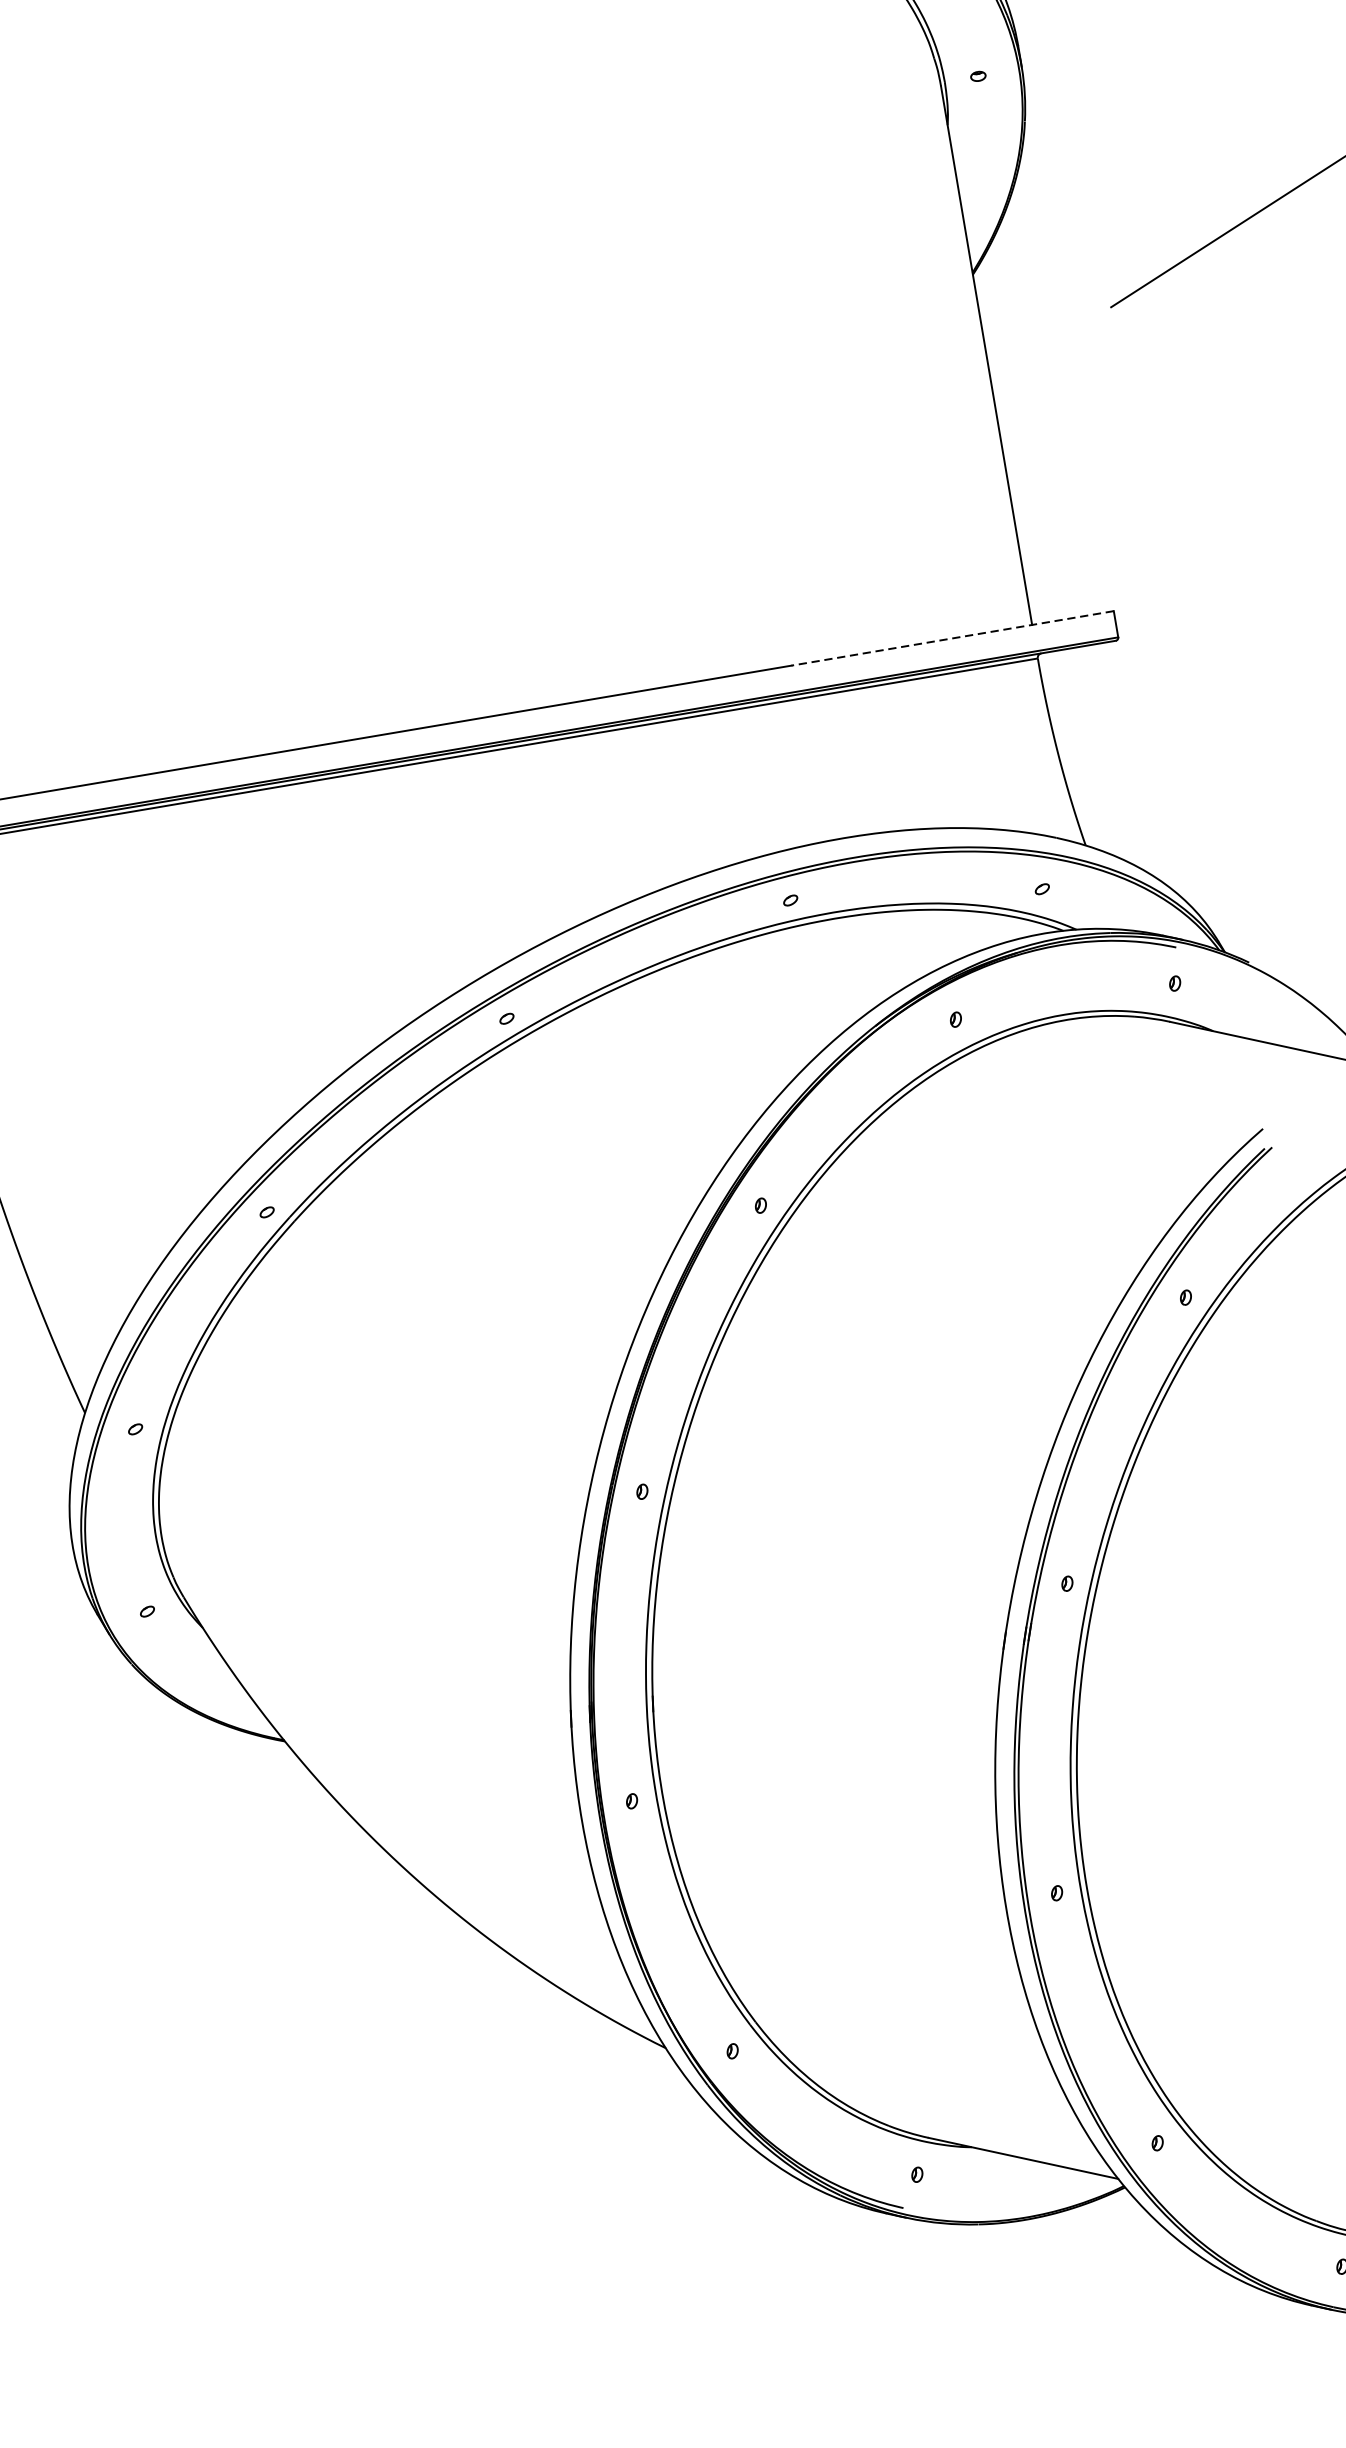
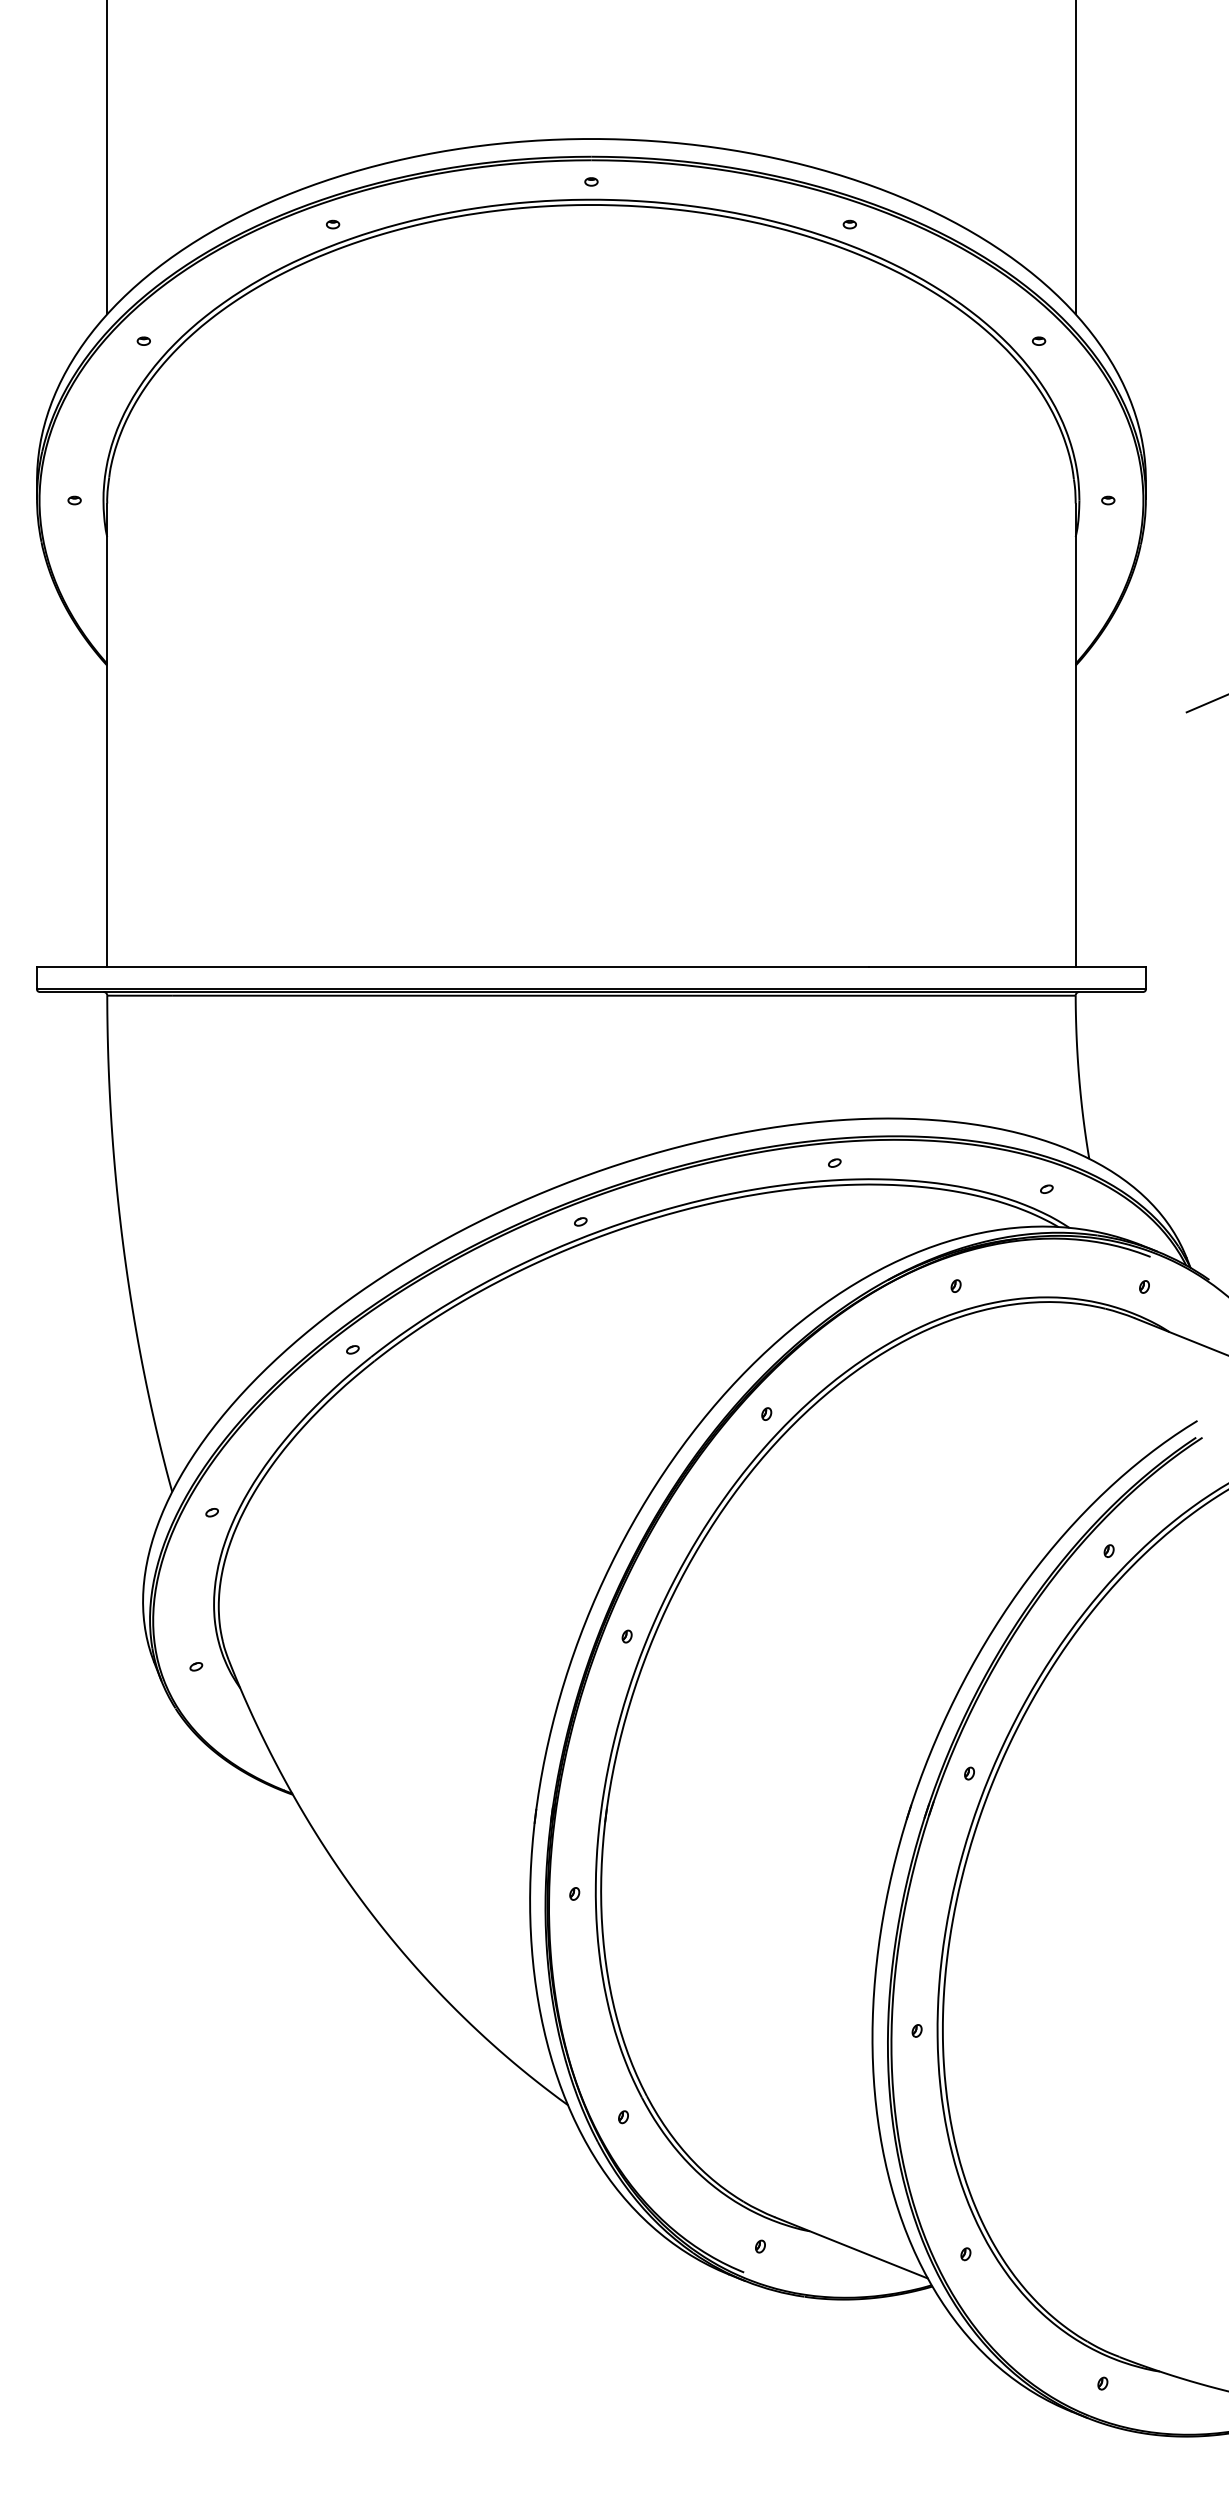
line: (952, 637) -> (1007, 966), dashed -> solid

